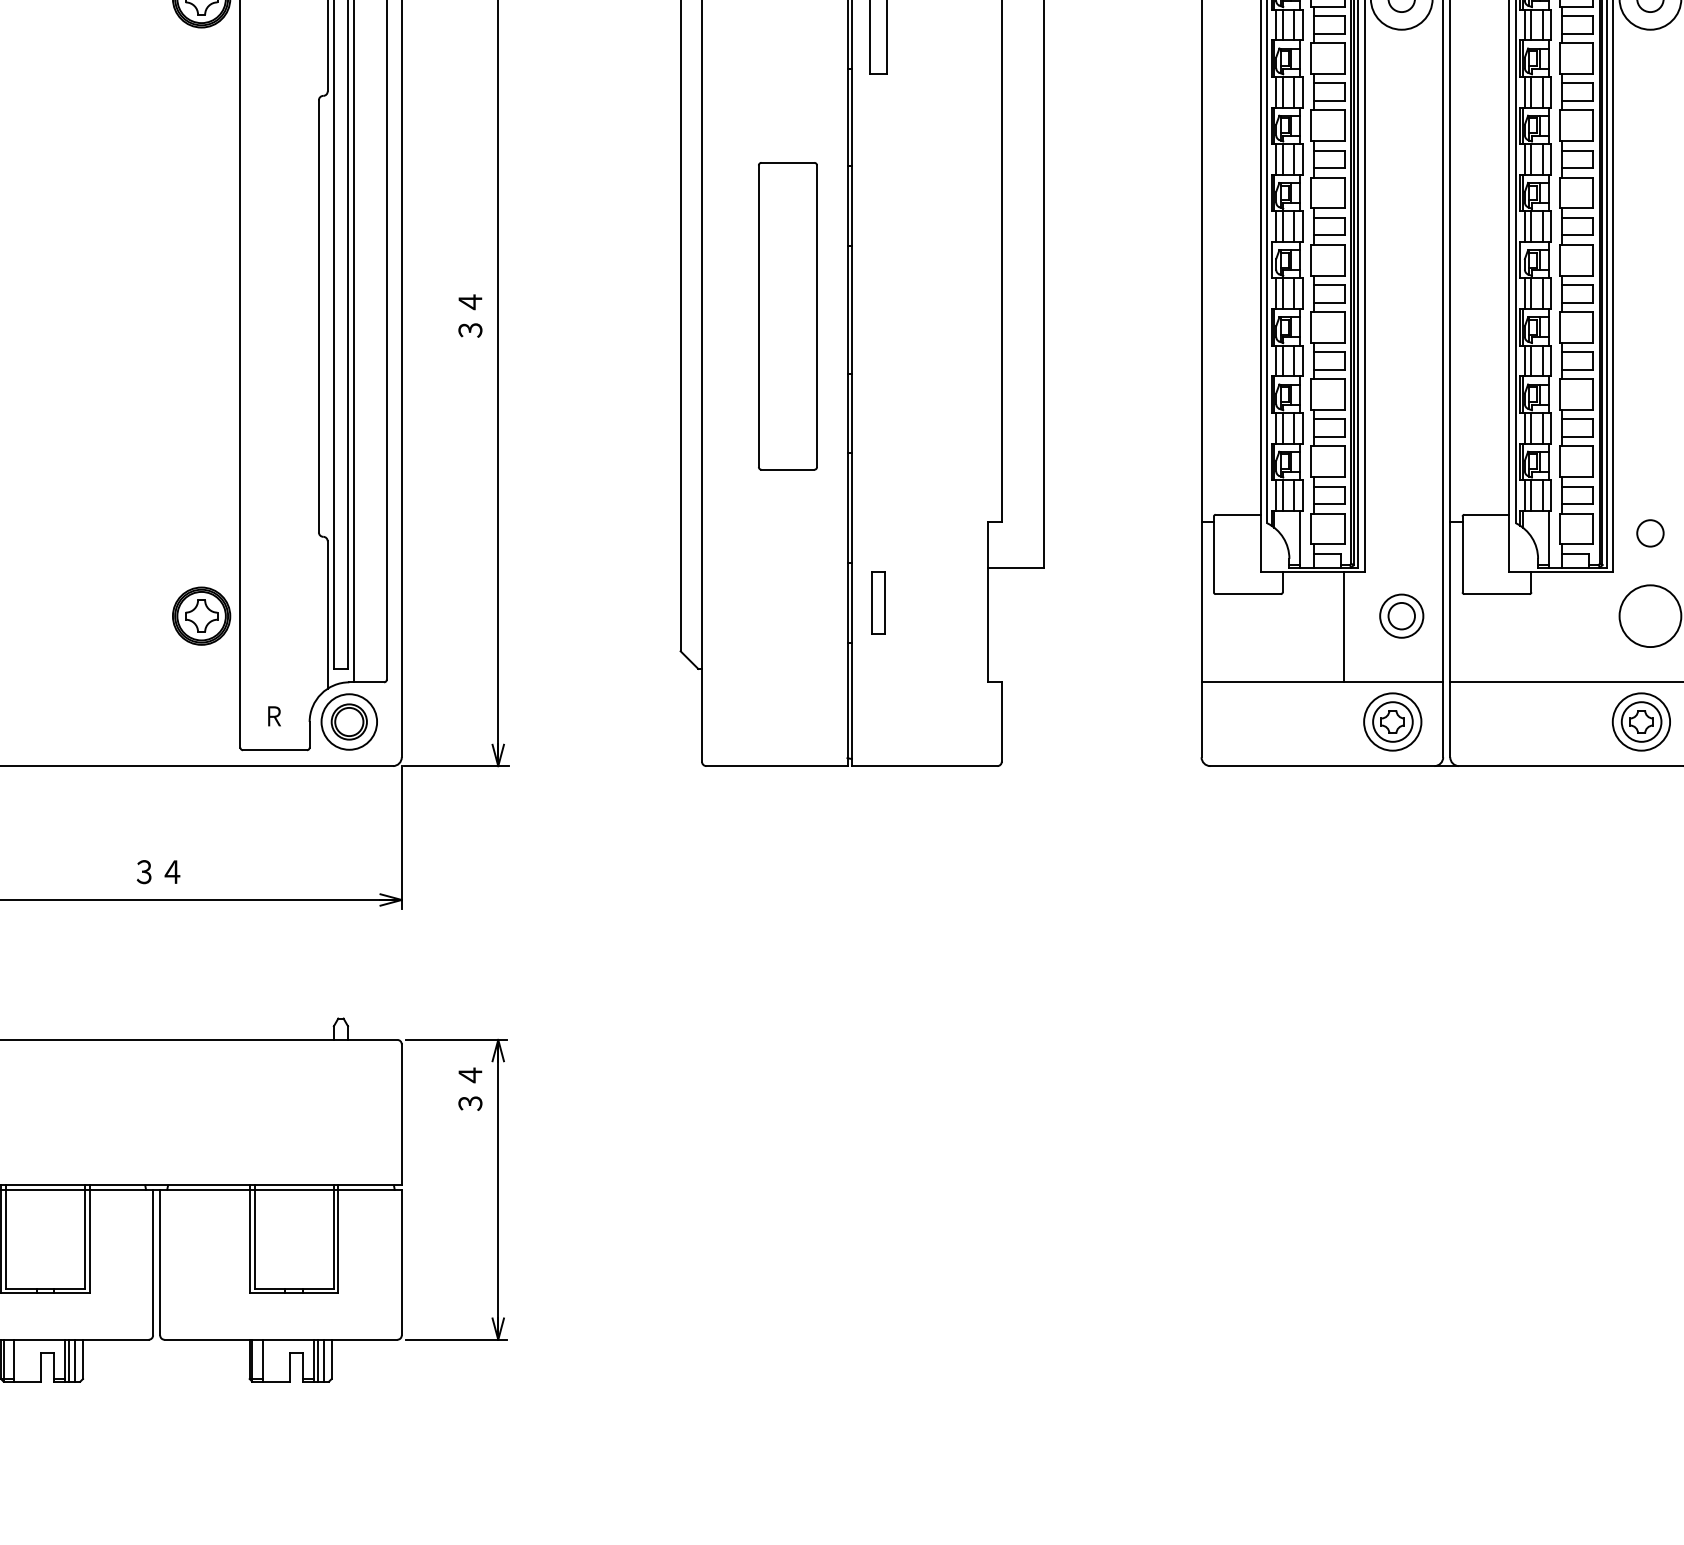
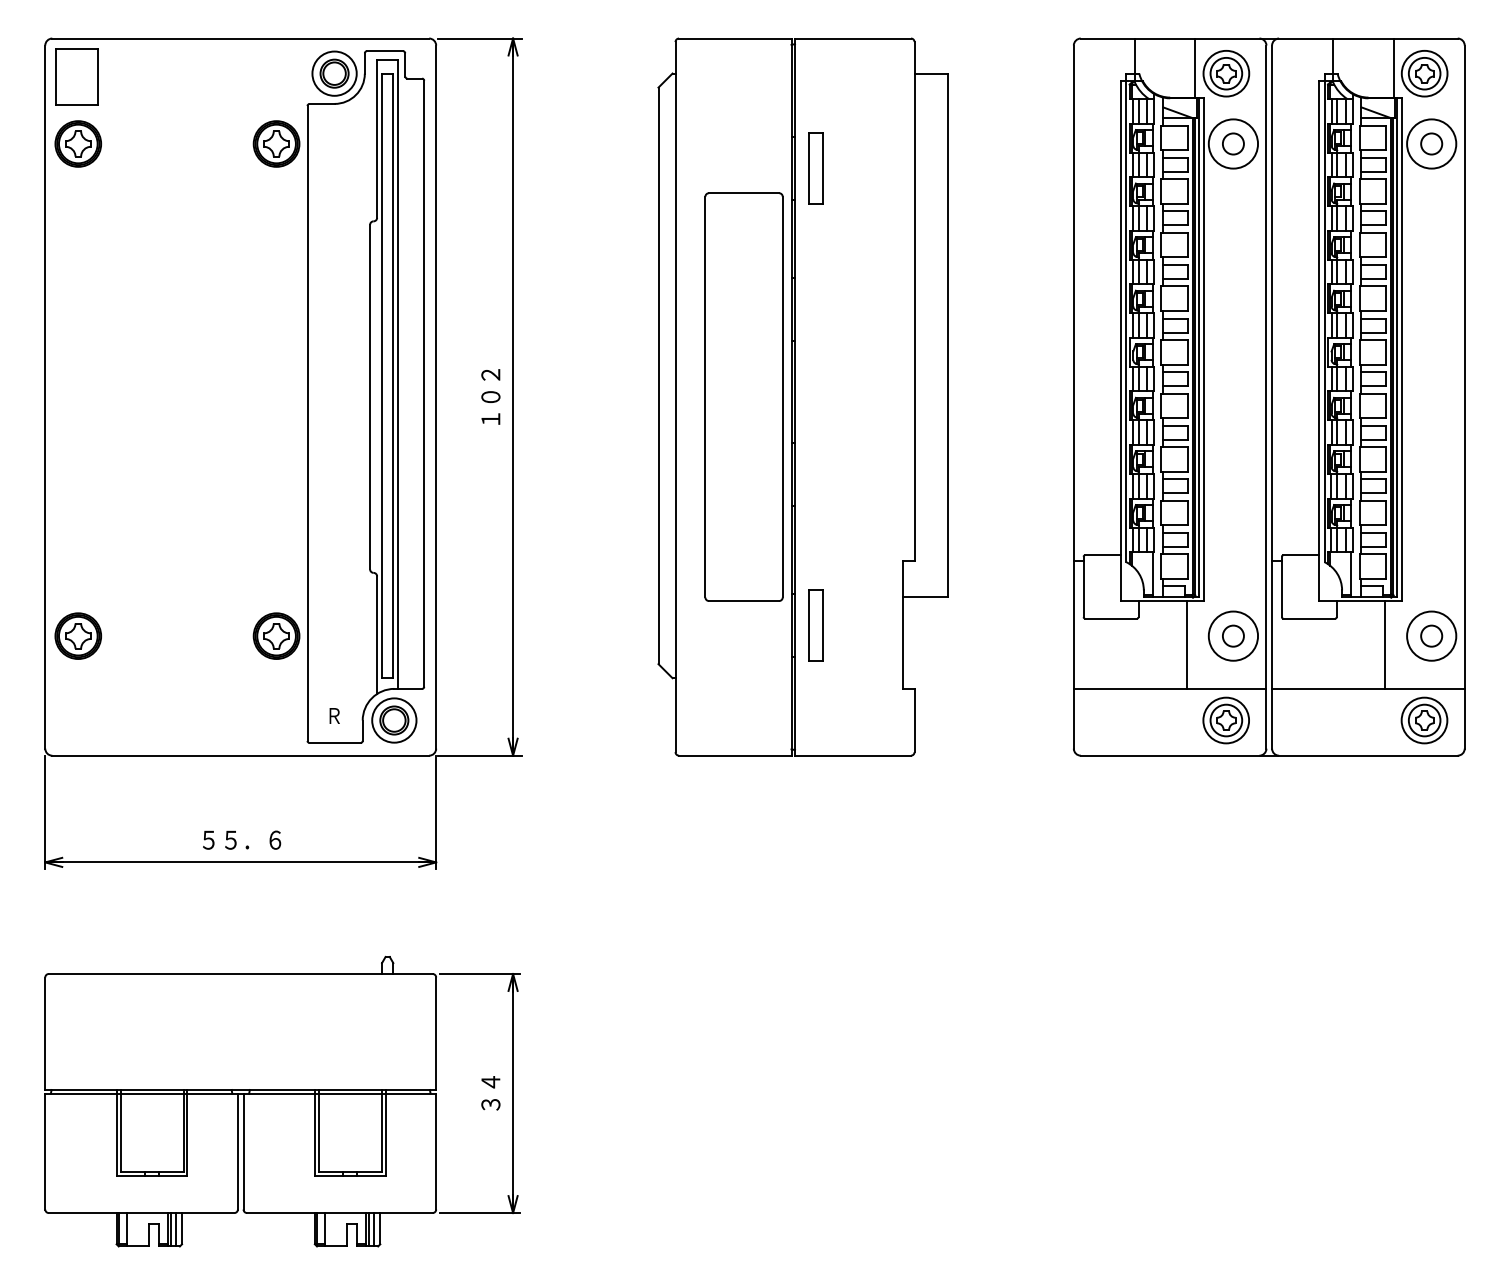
text: (469, 315) -> (490, 396), ３４ -> １０２
part: (787, 315) -> (743, 396), size x1.67
circle: (1650, 532) -> (1431, 635), moved
part: (877, 602) -> (815, 625), size x1.43
circle: (1401, 615) -> (1233, 635), size x1.43
line: (1592, 626) -> (1385, 644), added
text: (158, 871) -> (242, 839), ３４ -> ５５．６
text: (469, 1089) -> (490, 1093), moved

